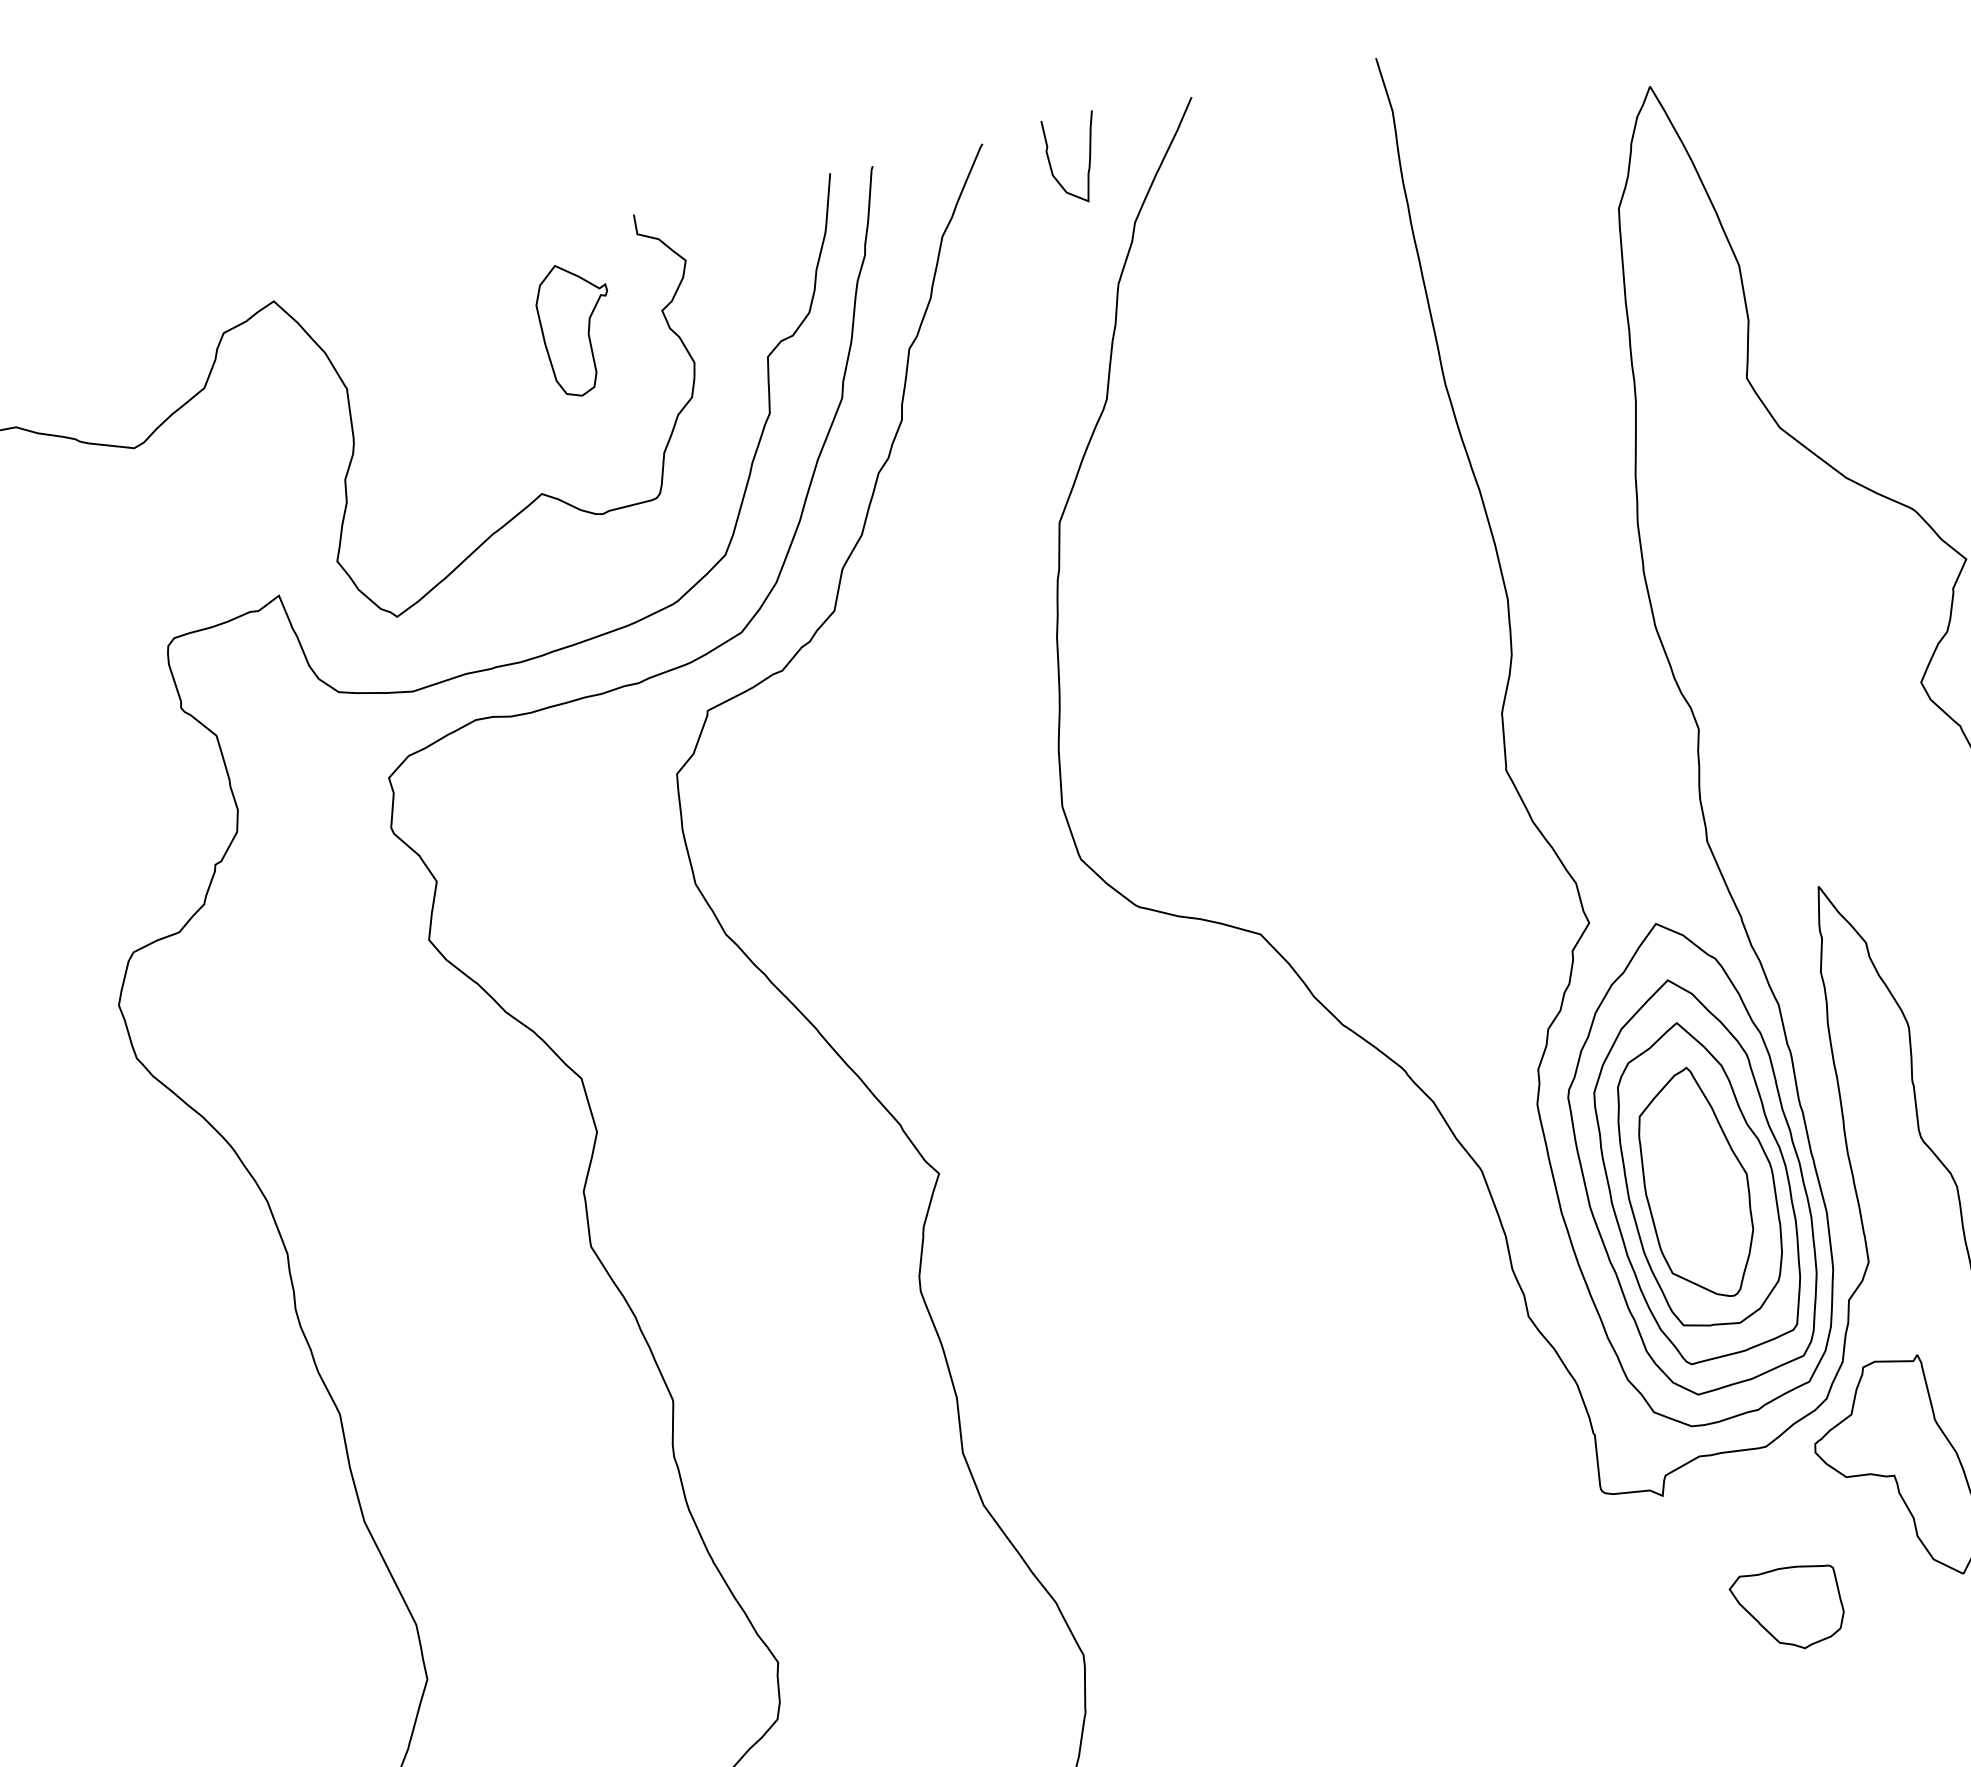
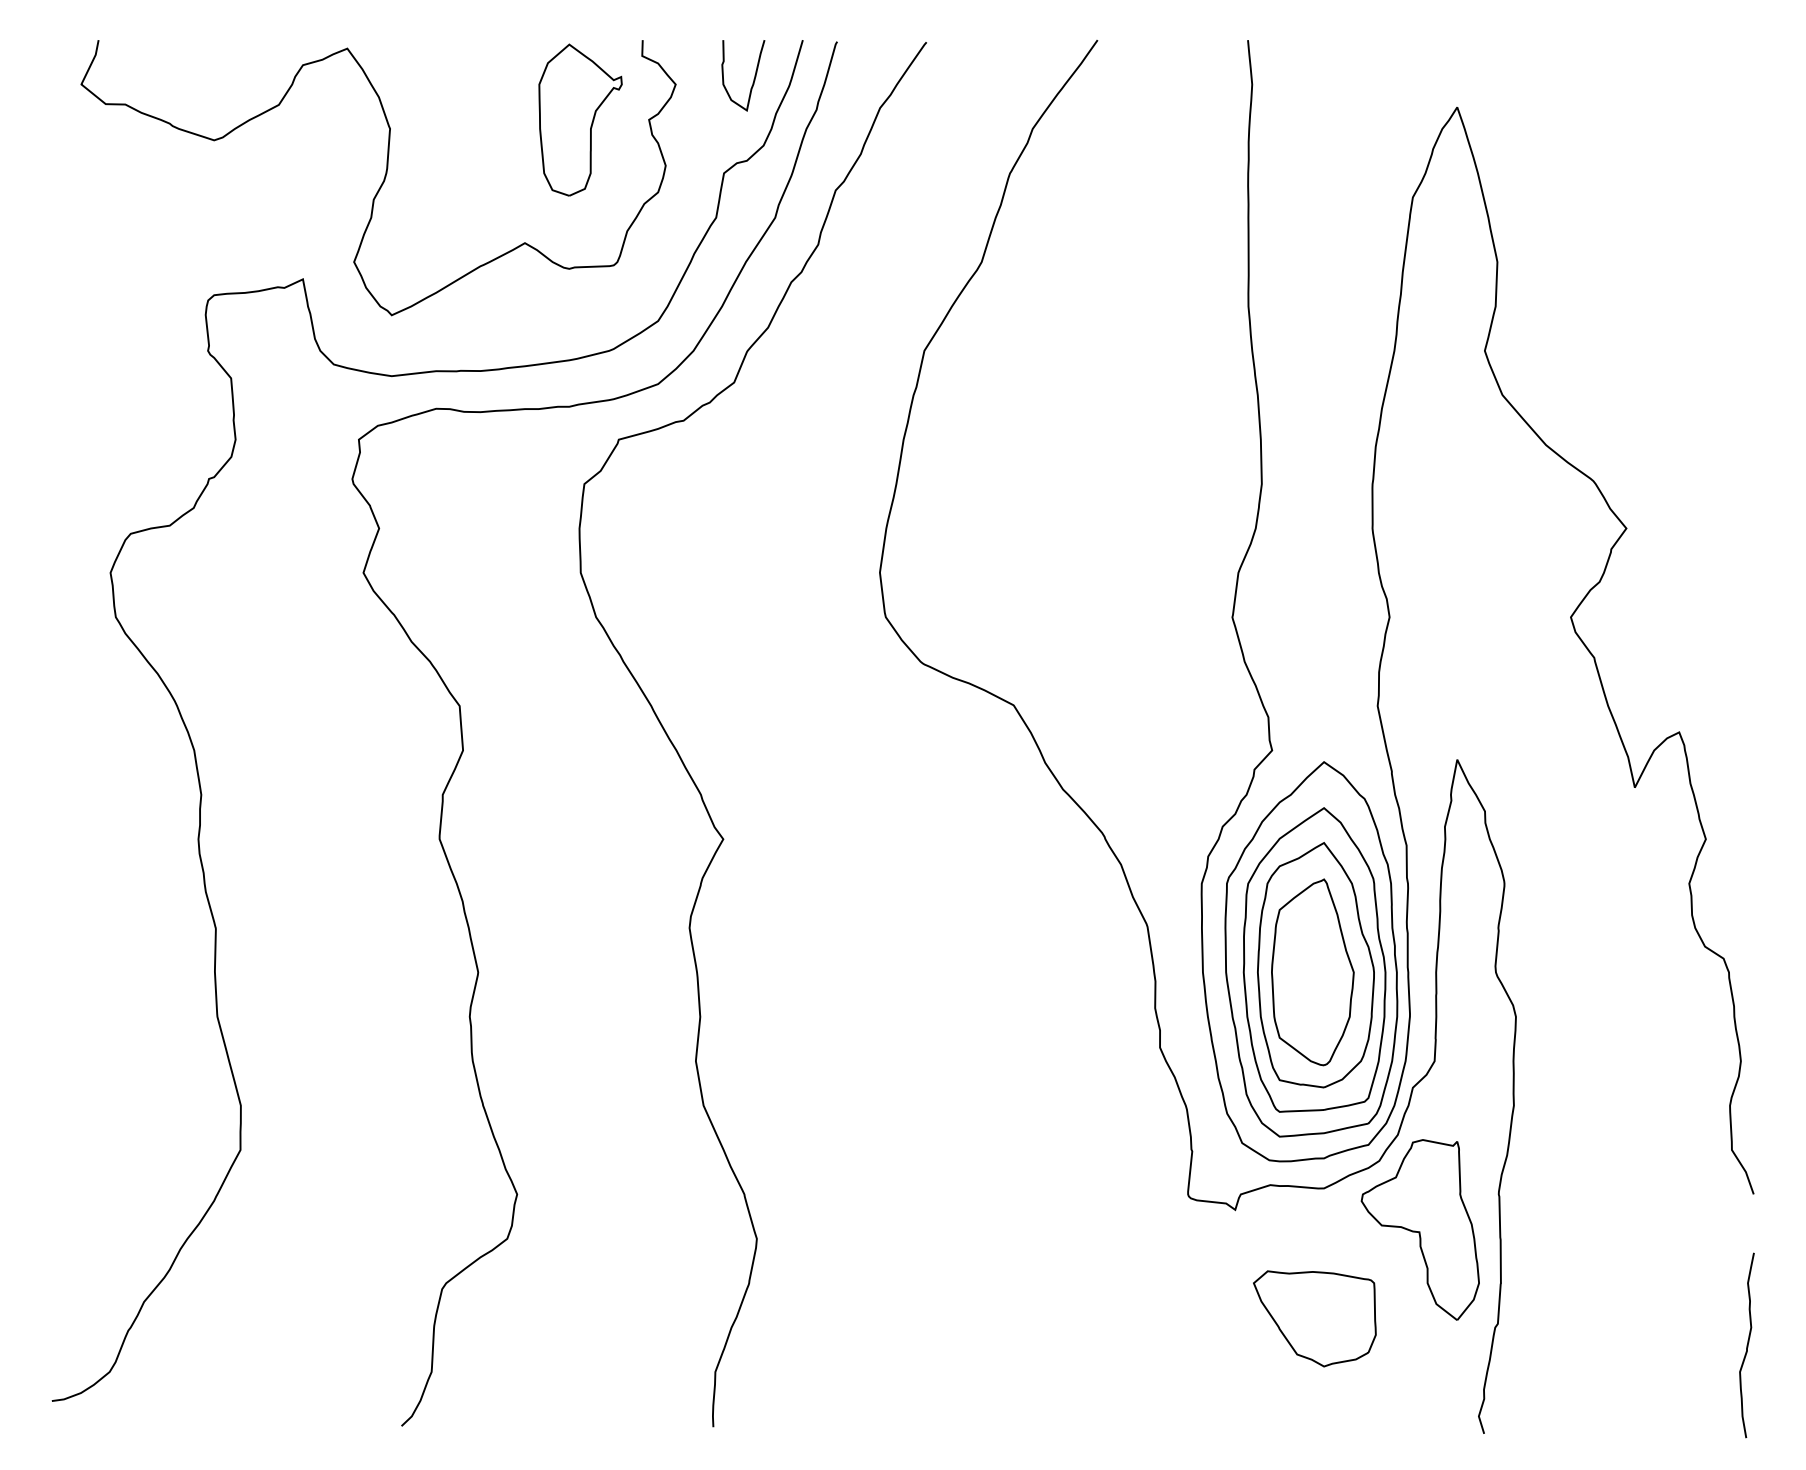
curve: (1088, 161) -> (753, 79), moved
part: (578, 328) -> (580, 119), size x1.43
part: (1787, 1608) -> (1314, 1318), size x1.43

